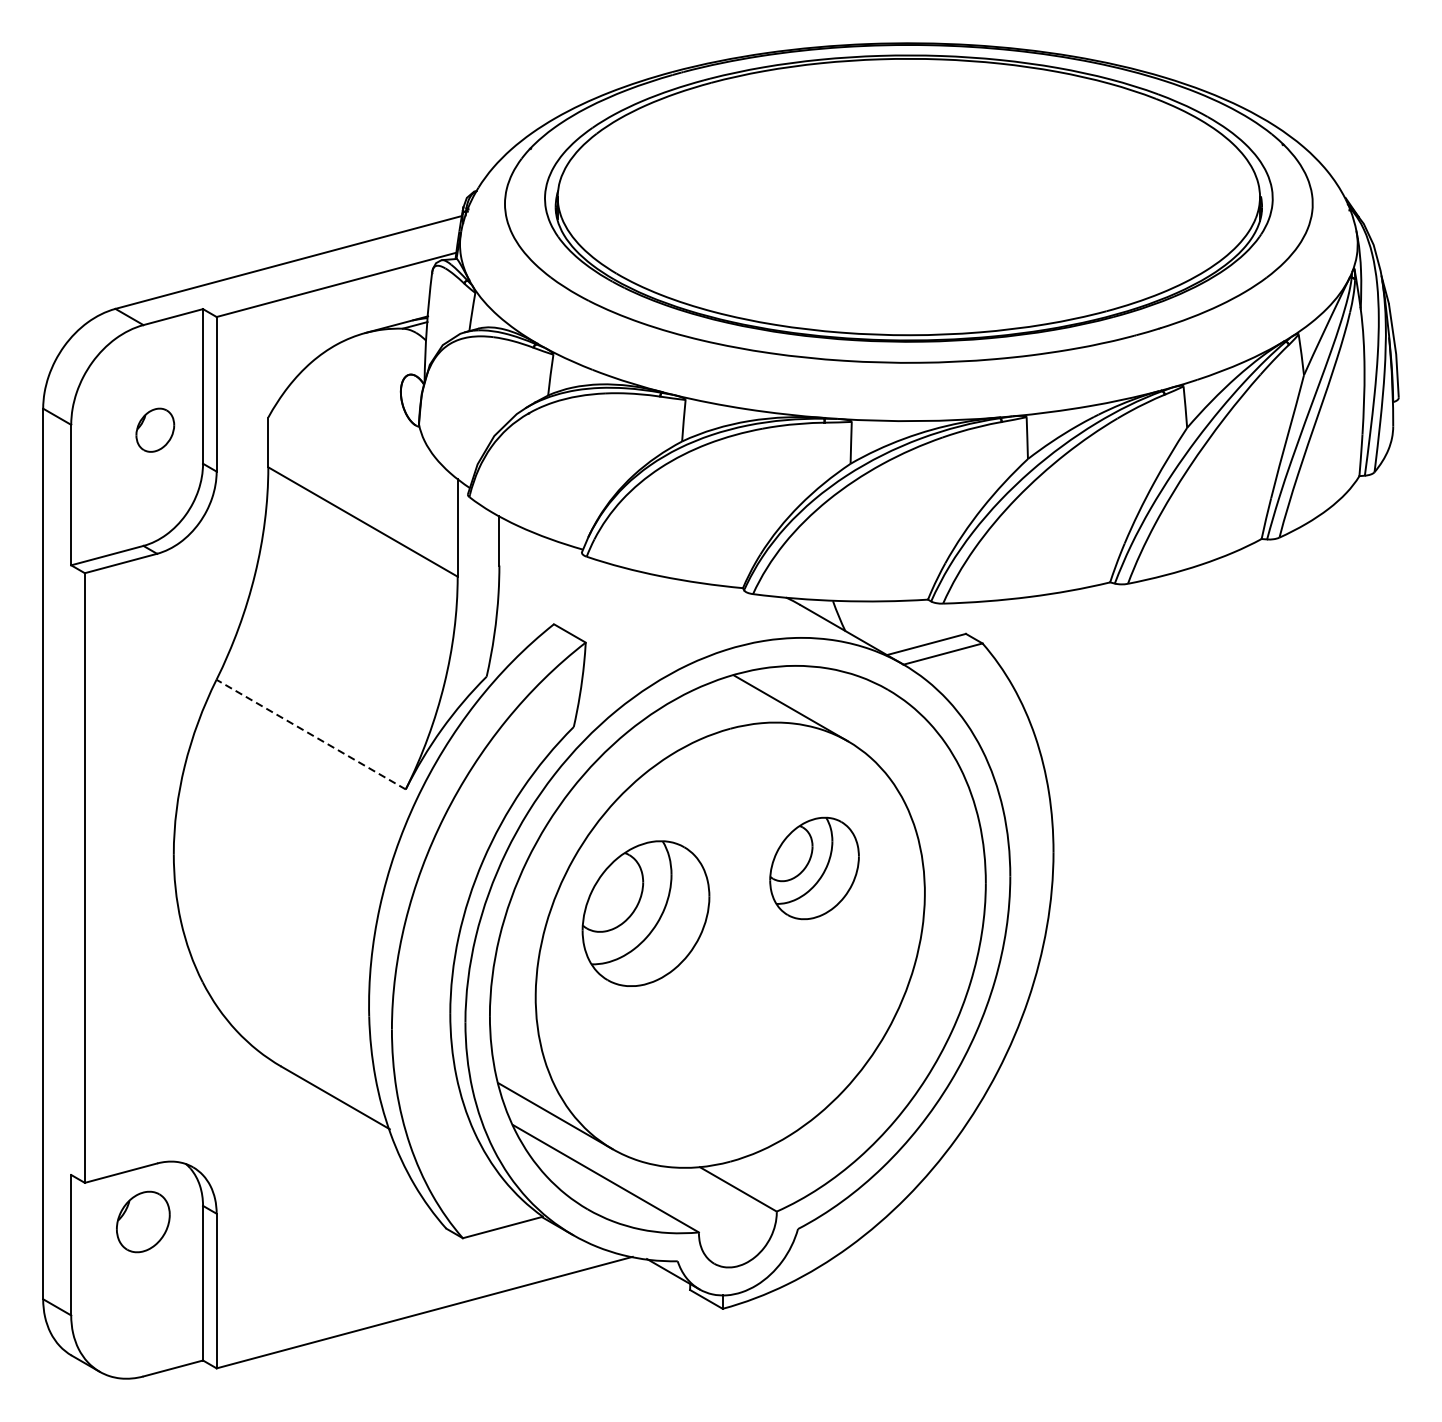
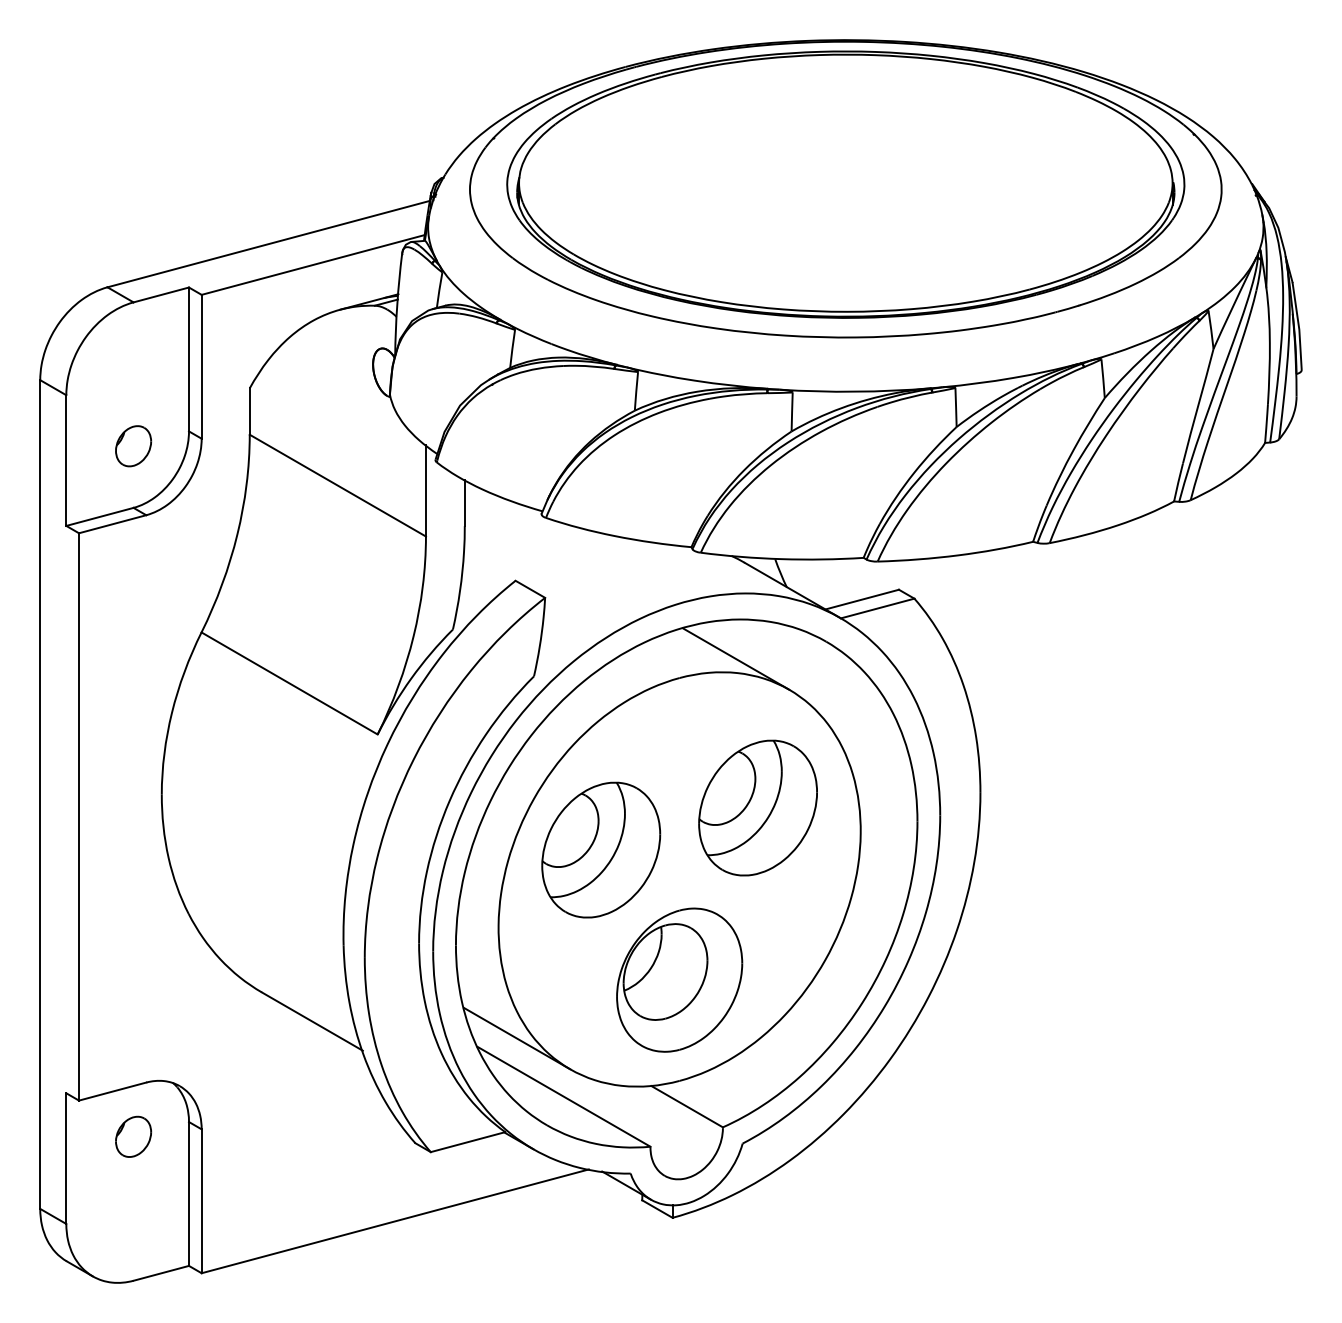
part: (155, 430) -> (133, 446), moved
line: (311, 734) -> (289, 683), dashed -> solid
part: (813, 867) -> (757, 807), size x1.43
part: (730, 1052) -> (679, 979), added
part: (143, 1221) -> (133, 1136), size x0.71

